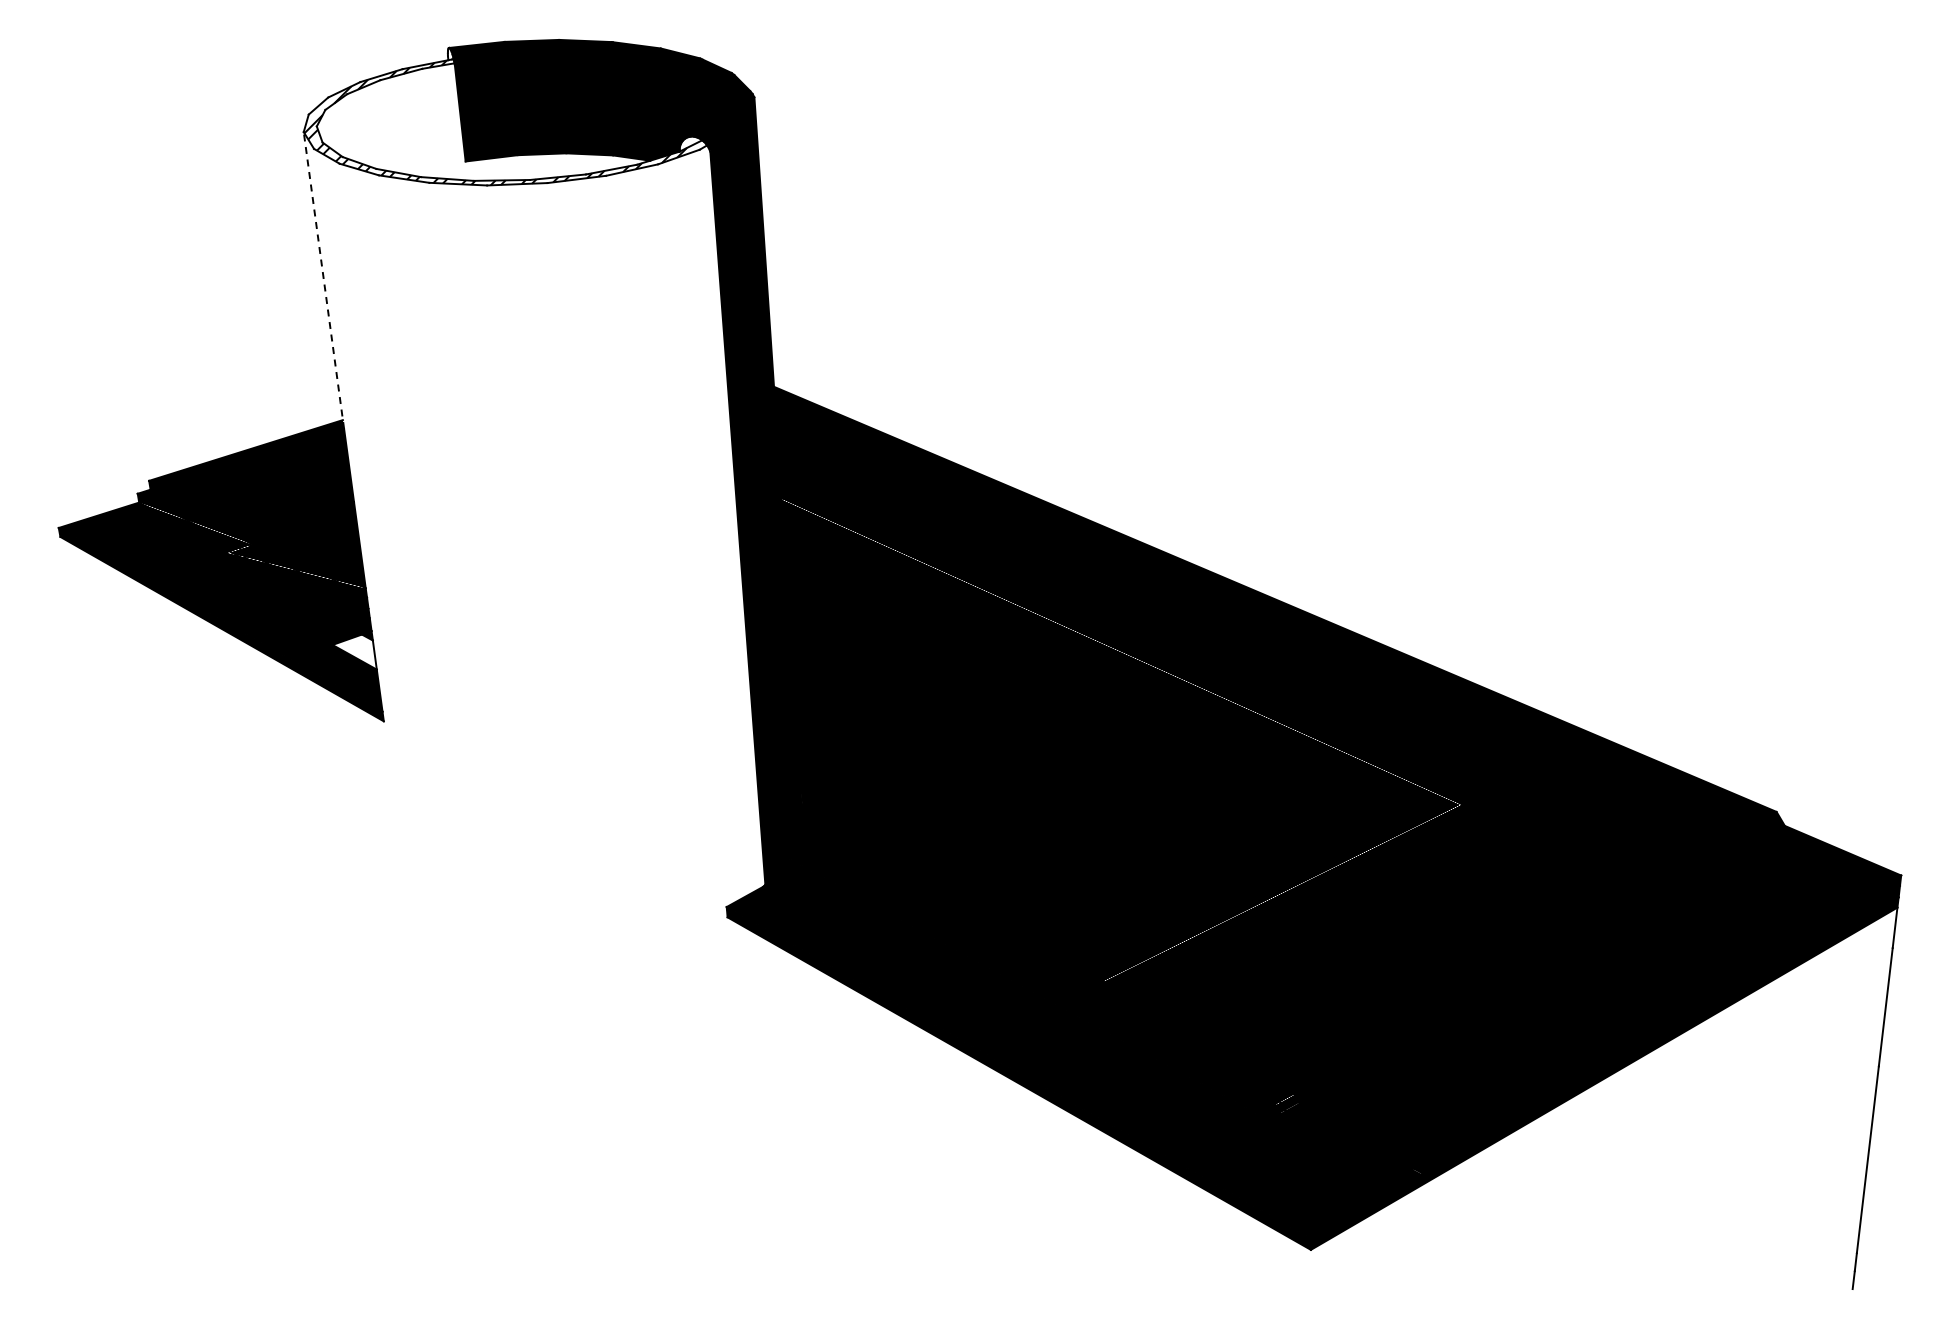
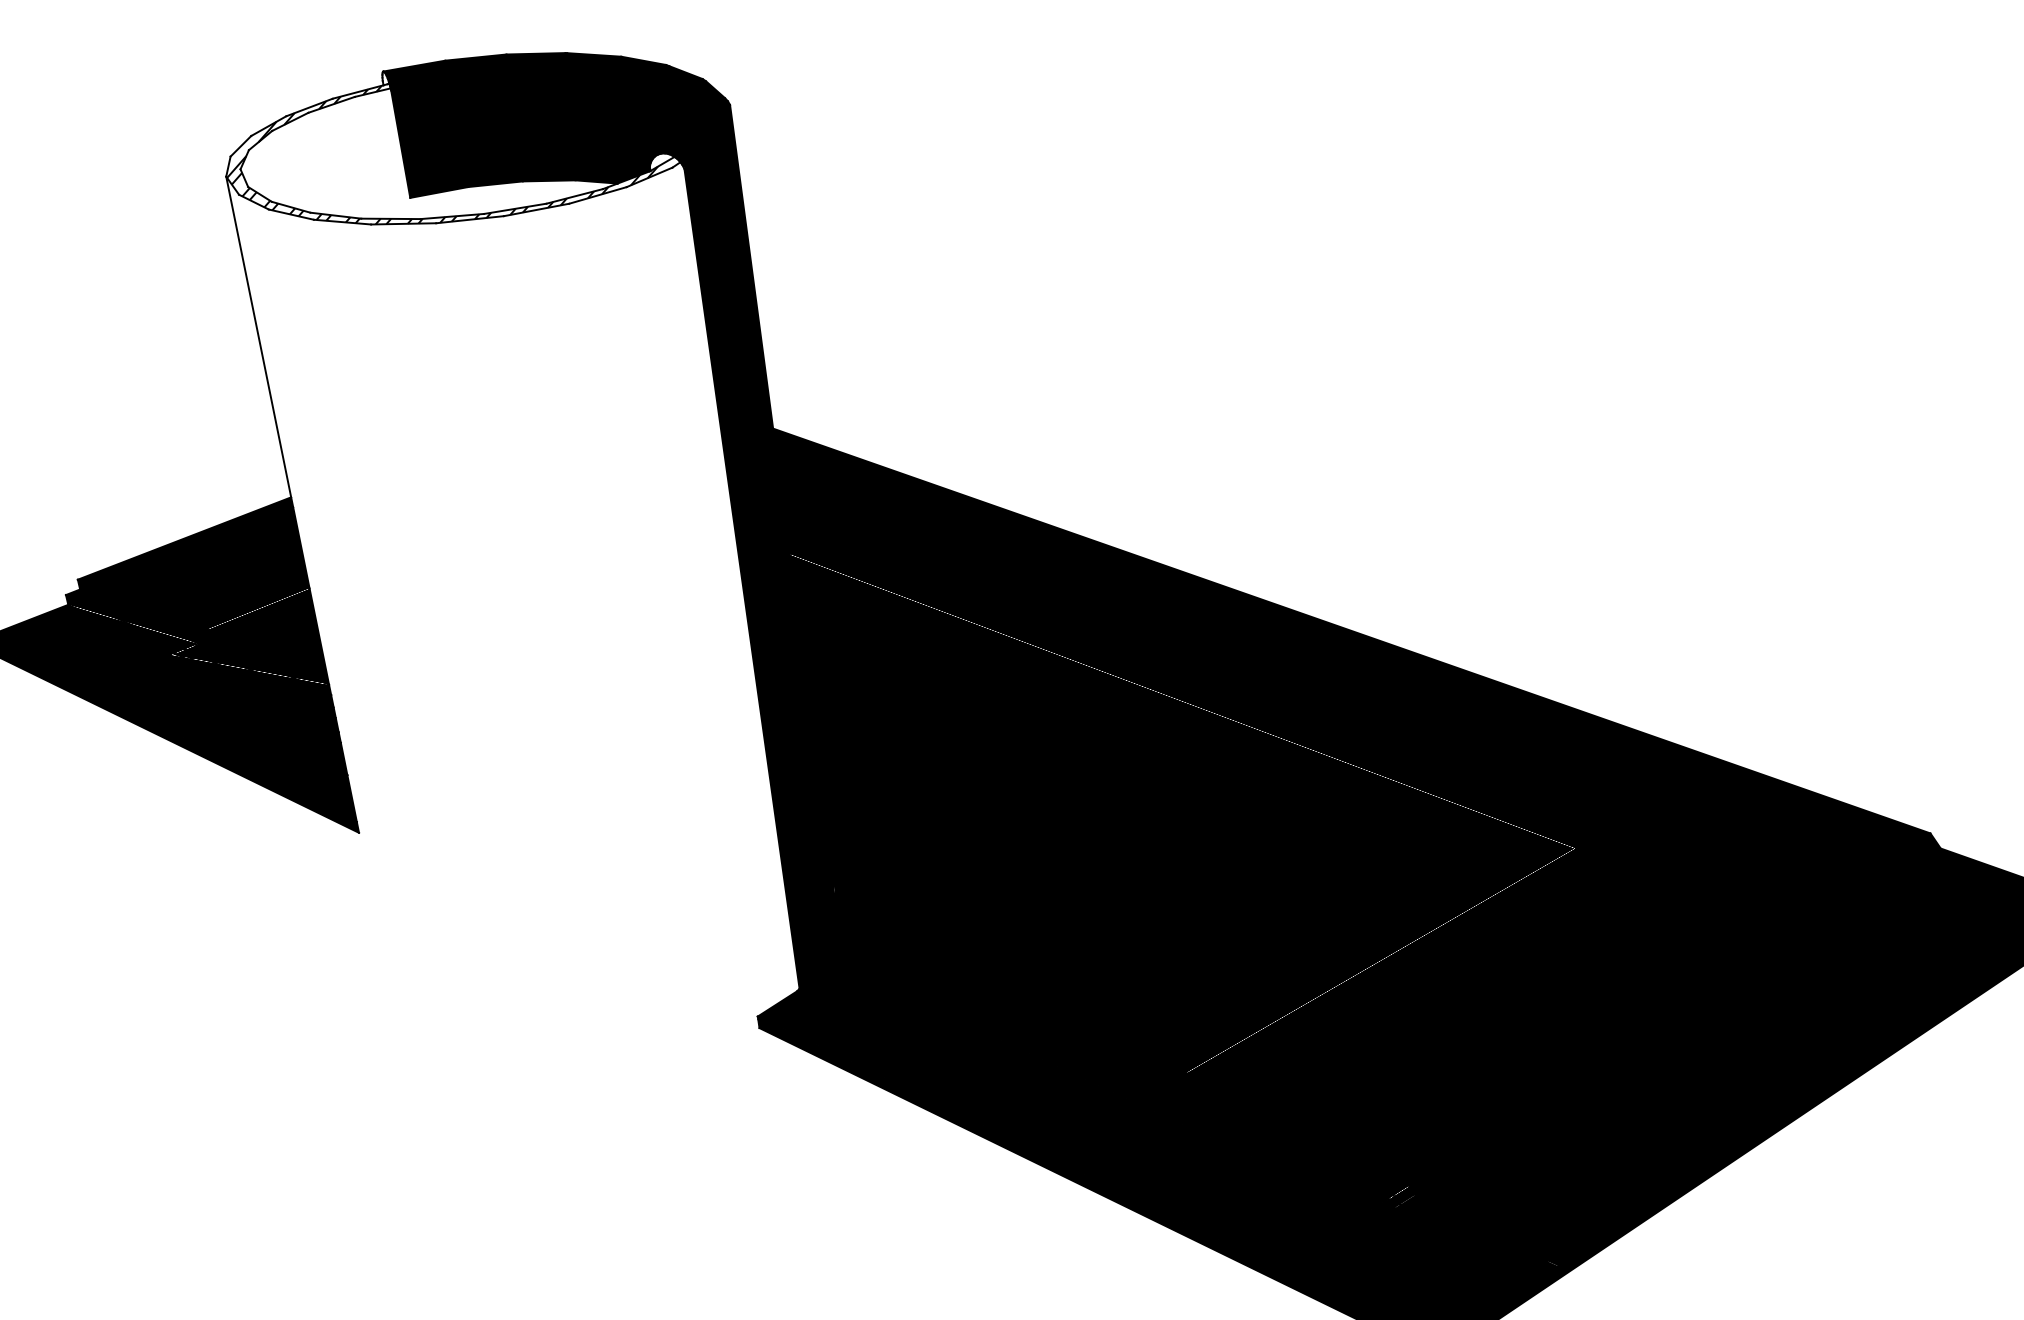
line: (323, 280) -> (259, 341), dashed -> solid
fill: (354, 651) -> (321, 756), added

